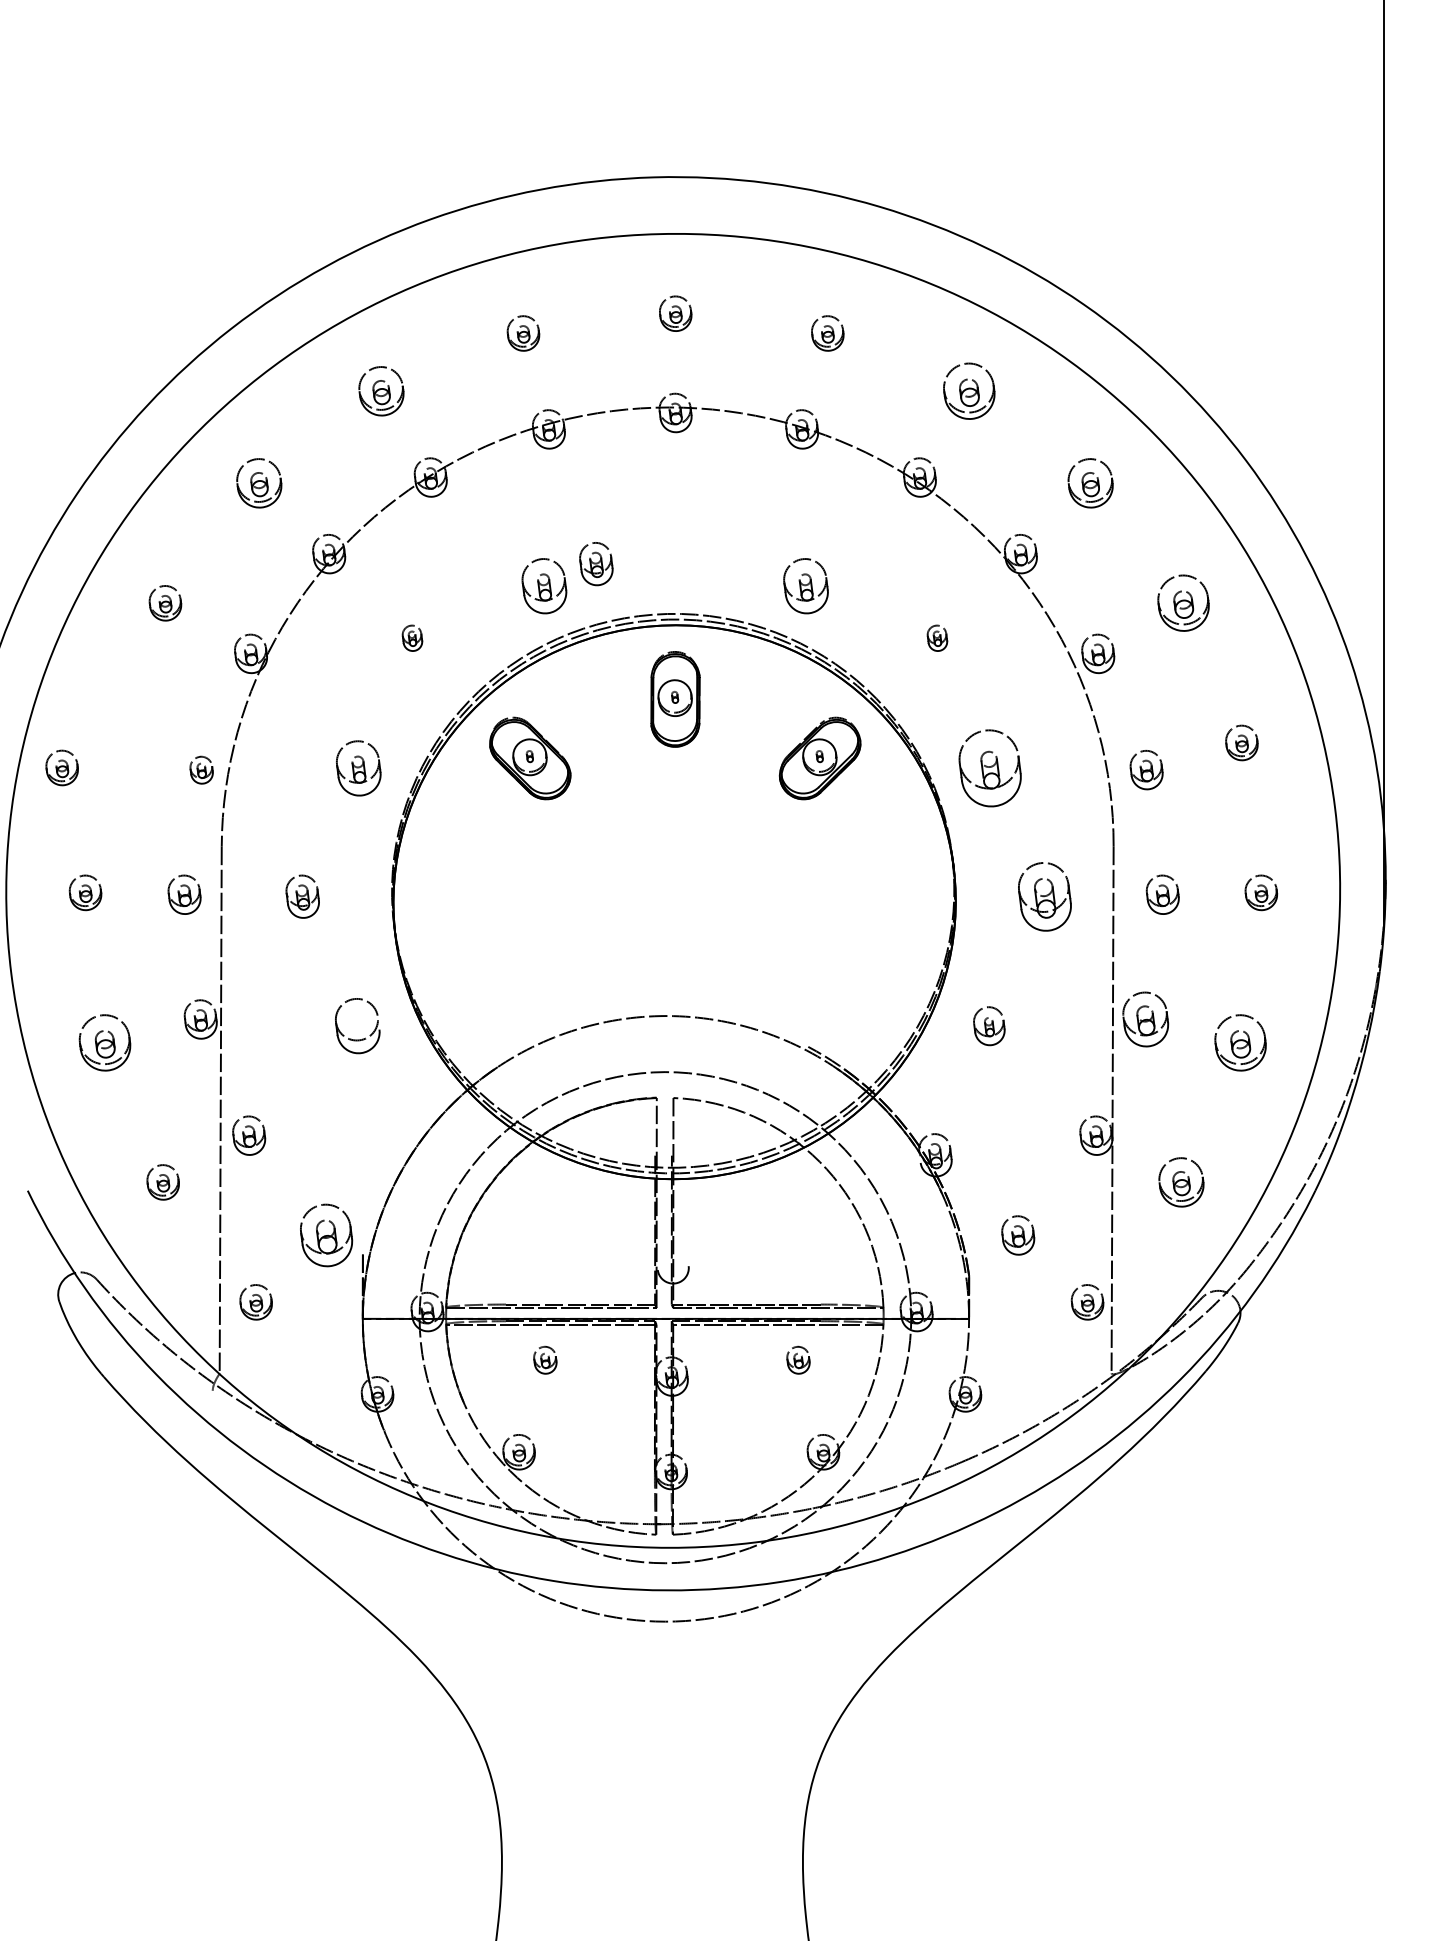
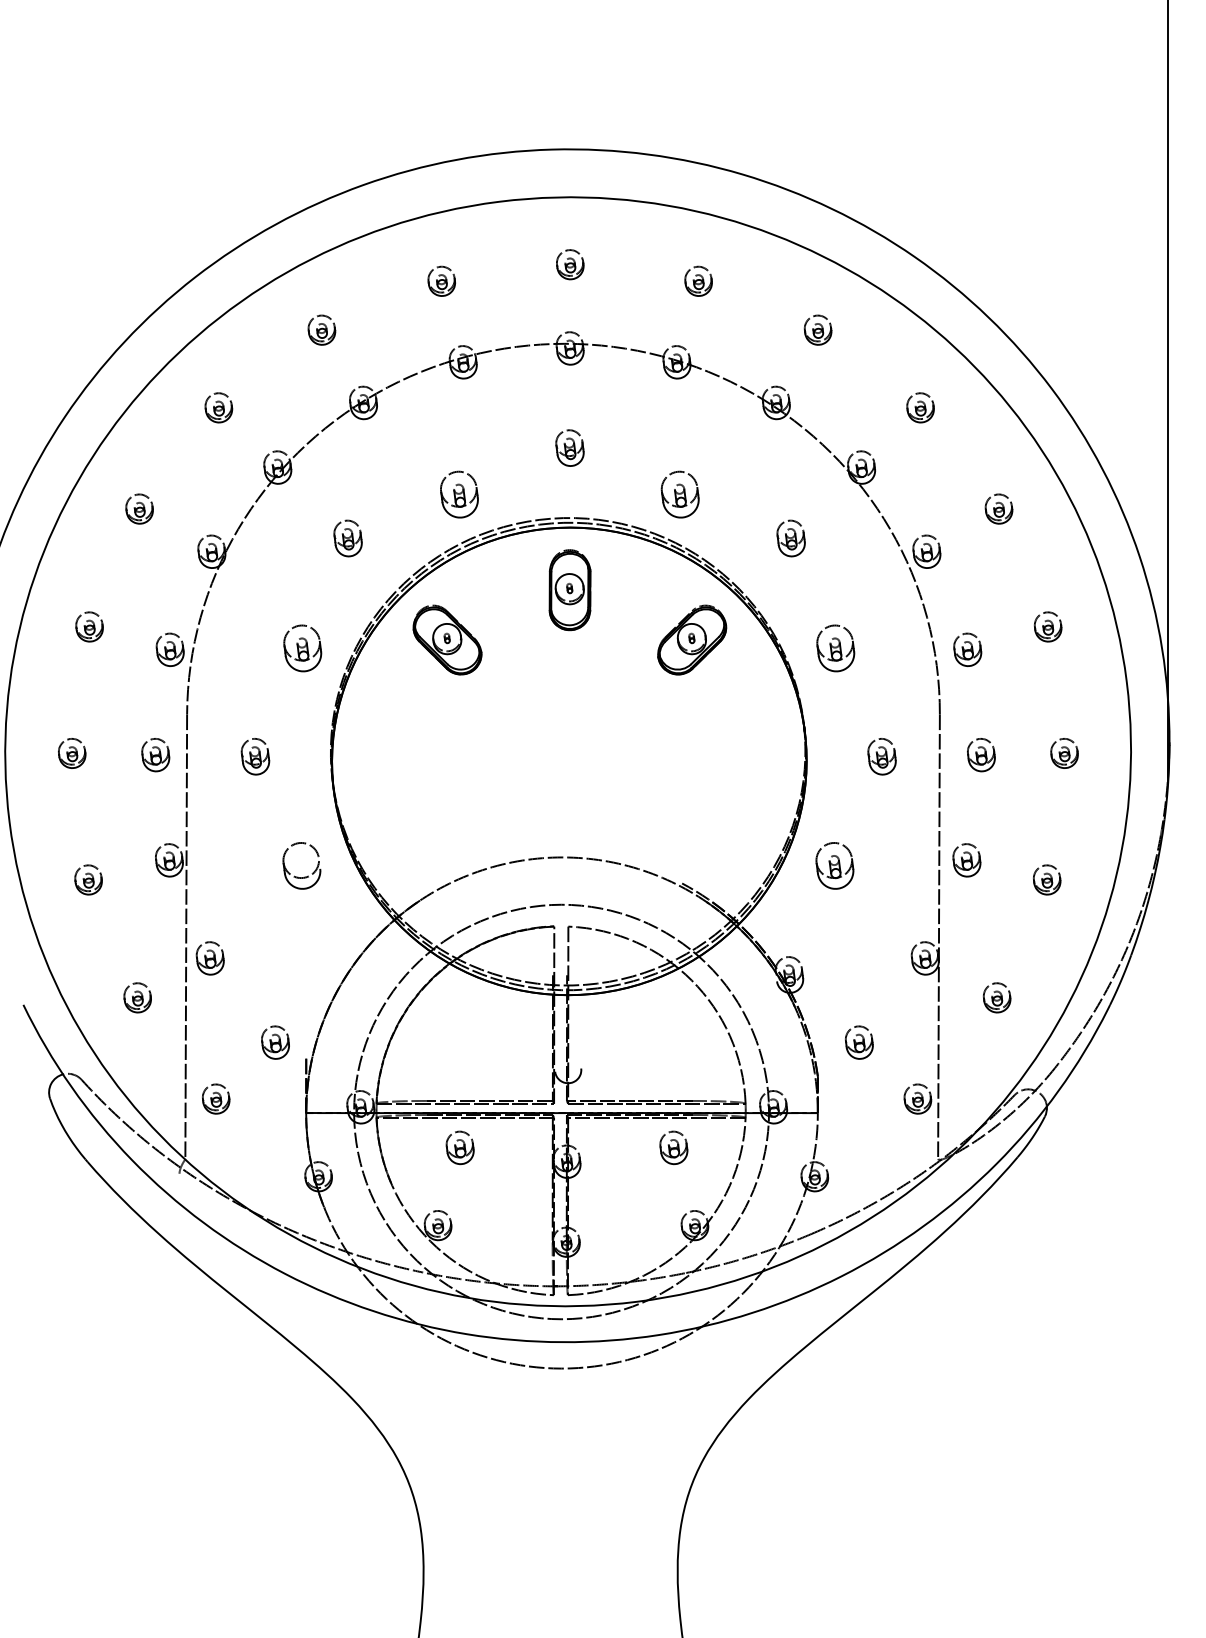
part: (381, 391) -> (321, 330), size x0.71
part: (969, 391) -> (818, 330), size x0.62
part: (259, 483) -> (218, 407), size x0.71
part: (1090, 483) -> (920, 407), size x0.71
part: (596, 564) -> (570, 448), moved
part: (1183, 603) -> (998, 509), size x0.62
part: (412, 638) -> (348, 538), size x1.67
part: (937, 638) -> (791, 538), size x1.67
part: (61, 767) -> (89, 626), moved
part: (990, 768) -> (835, 648), size x0.71
part: (201, 770) -> (170, 650), size x1.43
part: (1045, 896) -> (882, 756), size x0.62
part: (1145, 1019) -> (966, 860), size x0.71
part: (989, 1026) -> (835, 866), size x1.43
part: (104, 1042) -> (88, 879), size x0.62
part: (1240, 1042) -> (1046, 879), size x0.62
part: (1181, 1182) -> (997, 997), size x0.71
part: (326, 1235) -> (275, 1042), size x0.62
part: (545, 1360) -> (460, 1148), size x1.43
part: (798, 1360) -> (673, 1148), size x1.43

